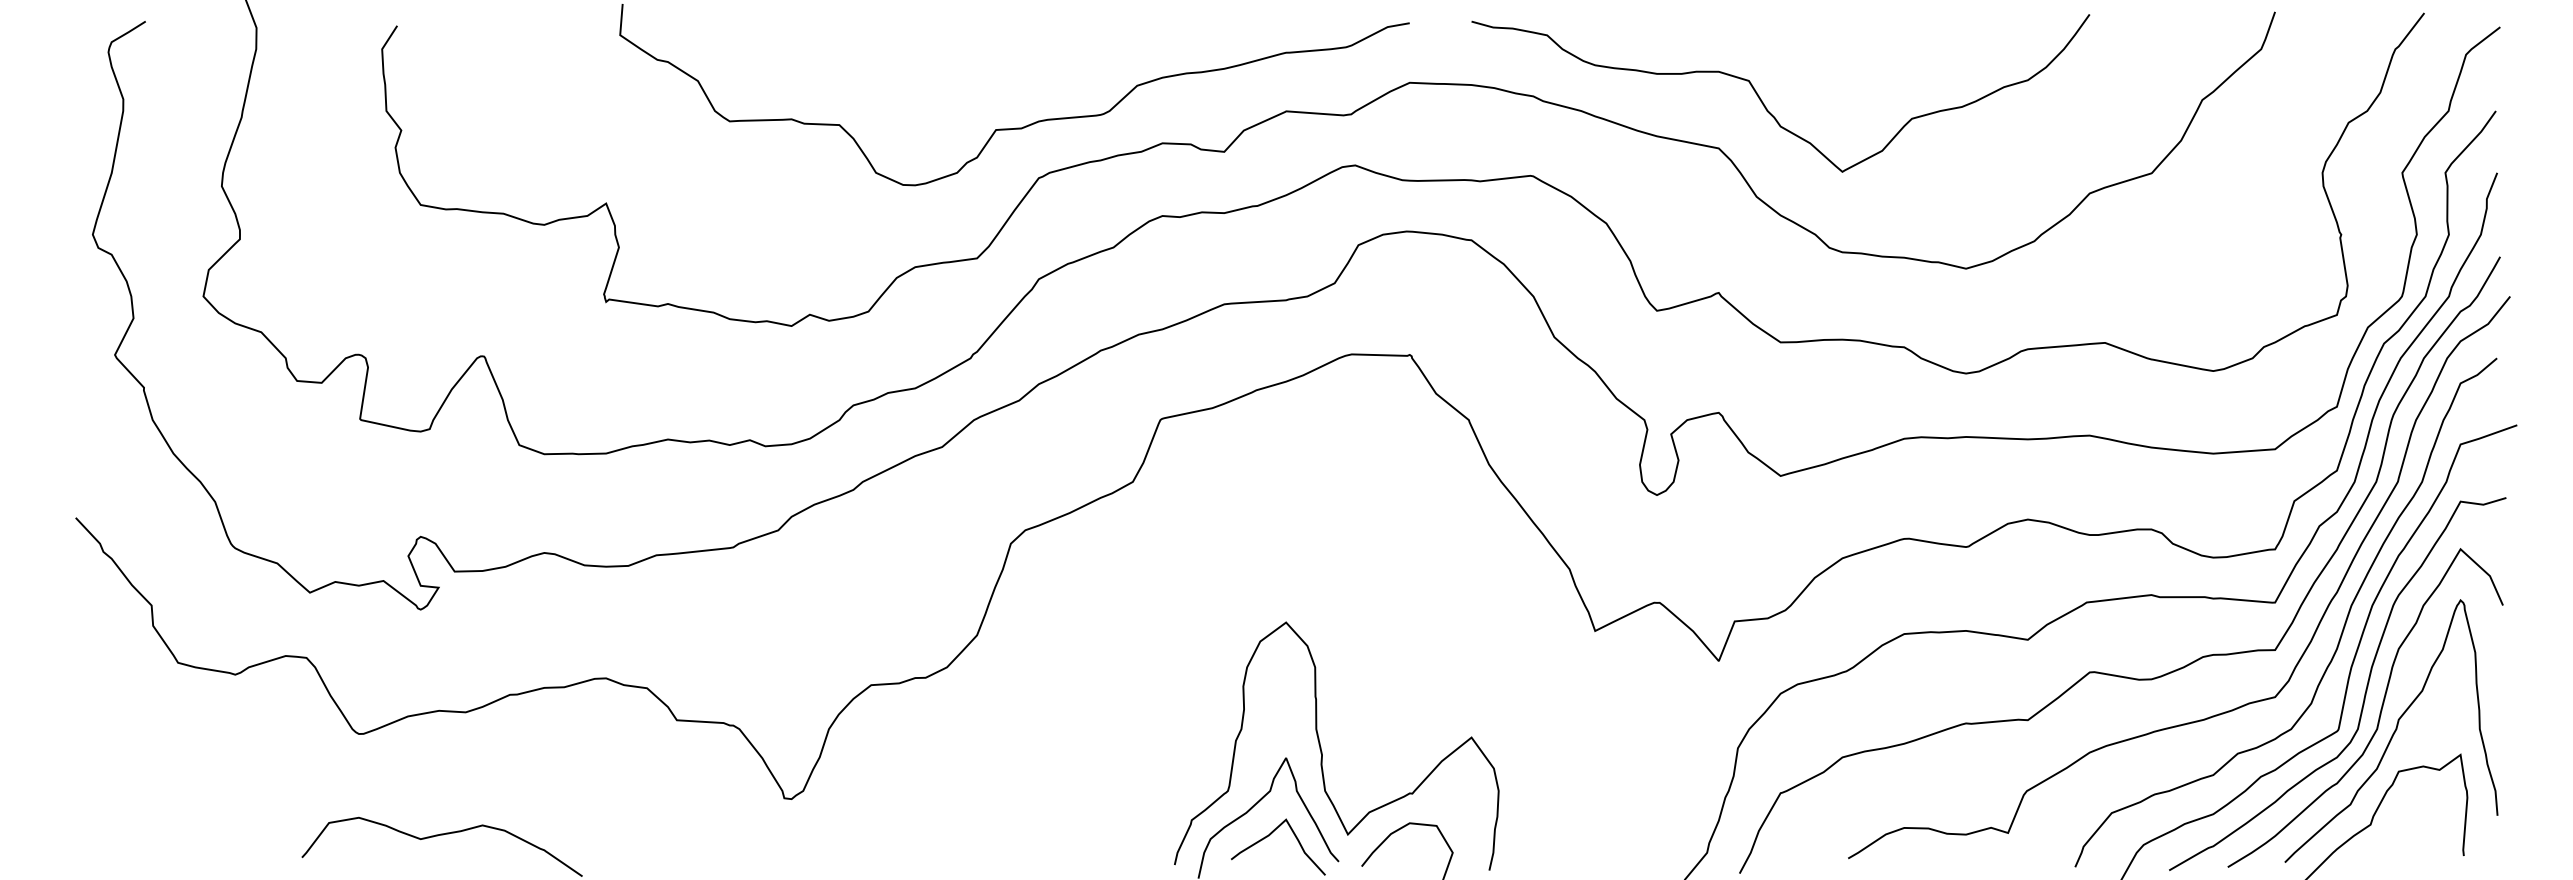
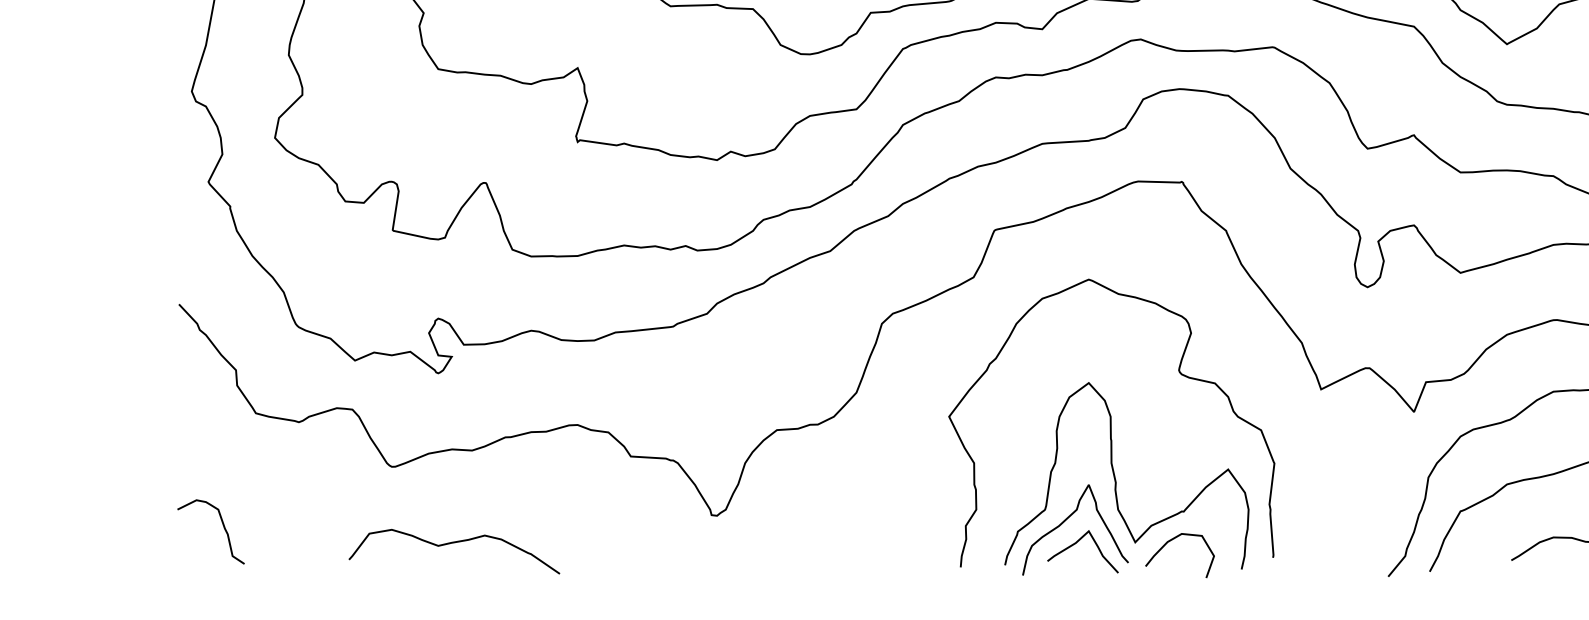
curve: (1408, 611) -> (1180, 374), added
curve: (135, 815) -> (223, 528), added

